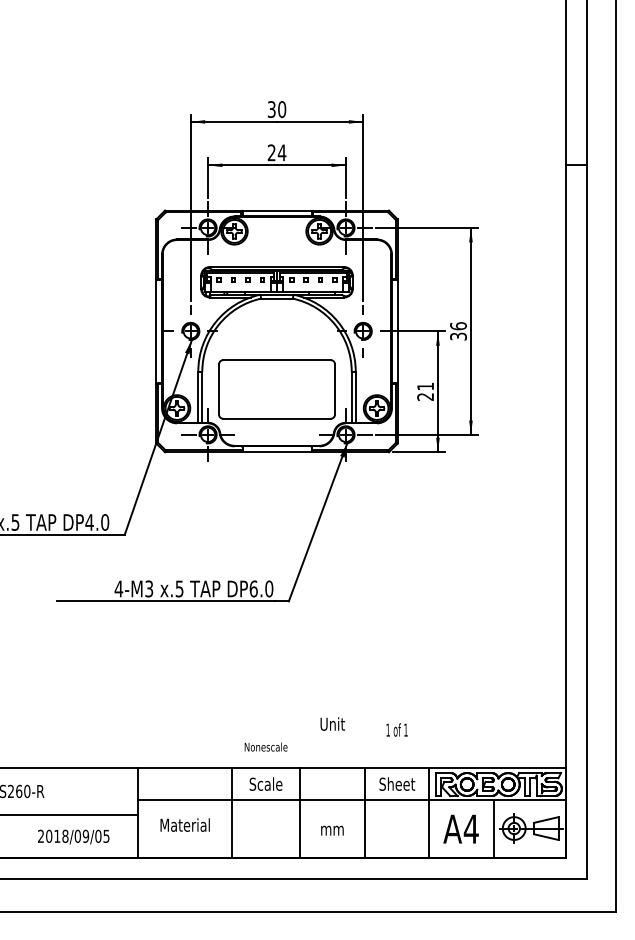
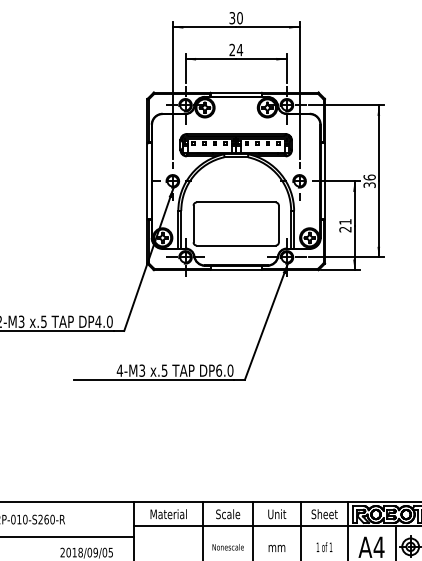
text: (332, 723) -> (277, 513), moved
text: (396, 729) -> (324, 546), moved
text: (265, 746) -> (227, 546), moved
text: (184, 824) -> (168, 513), moved

